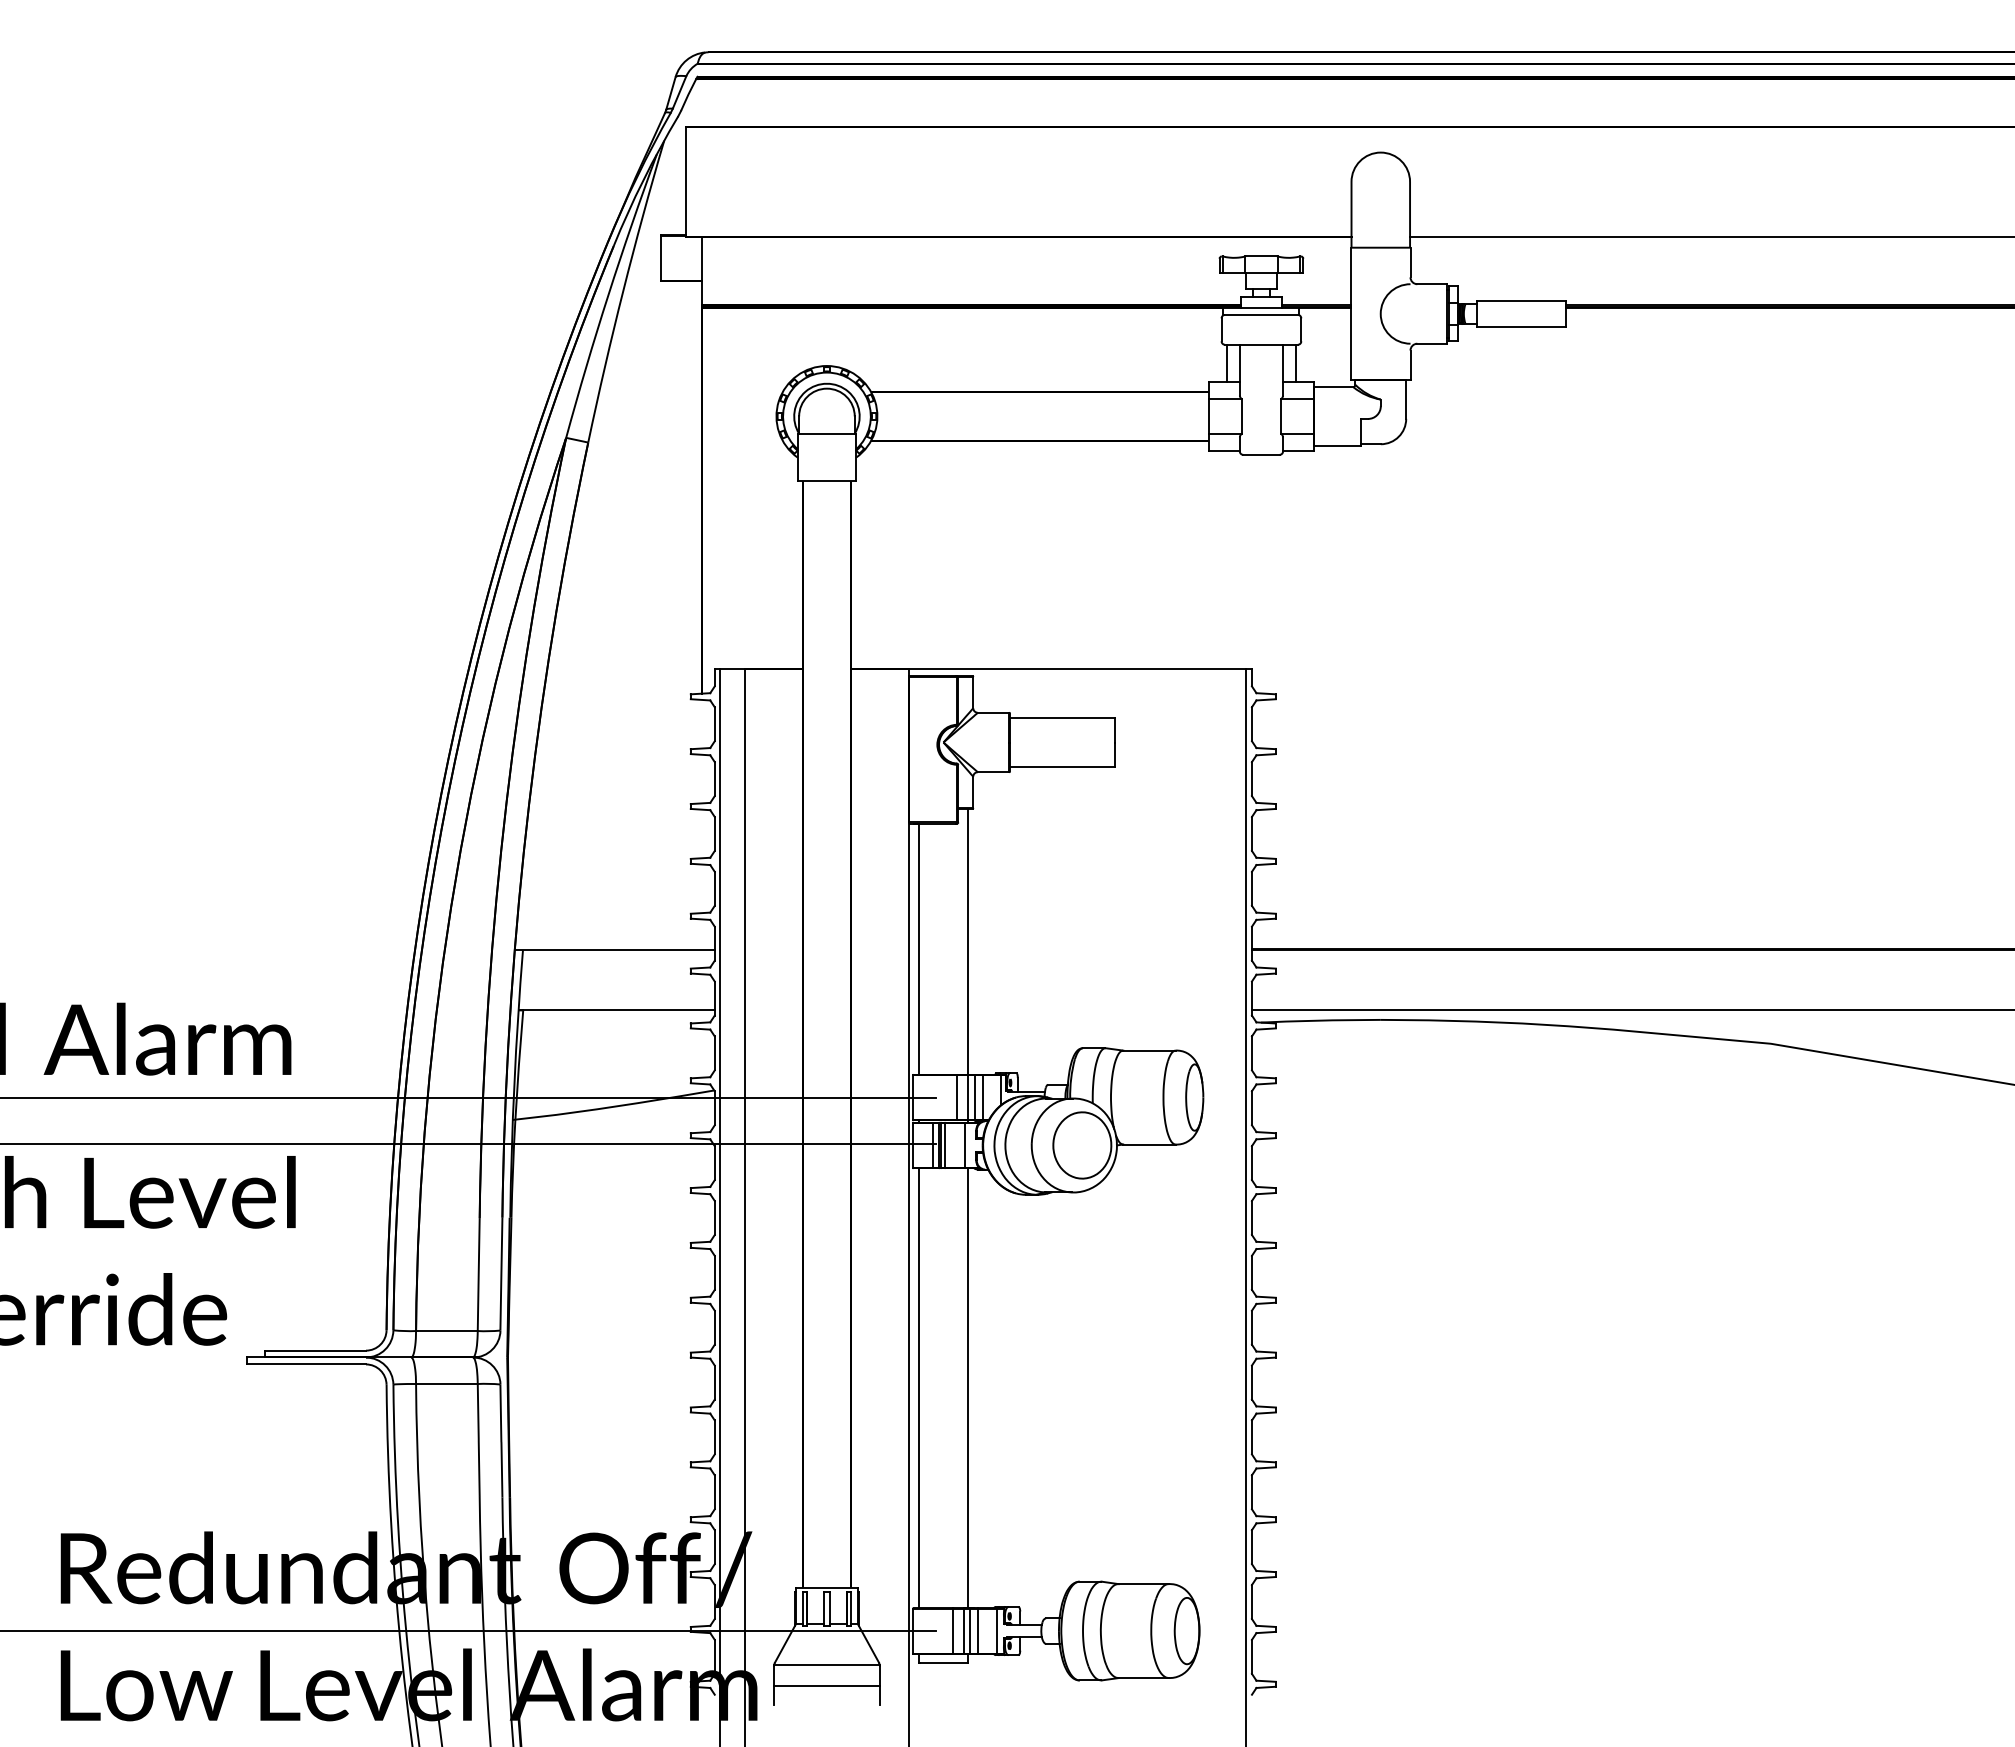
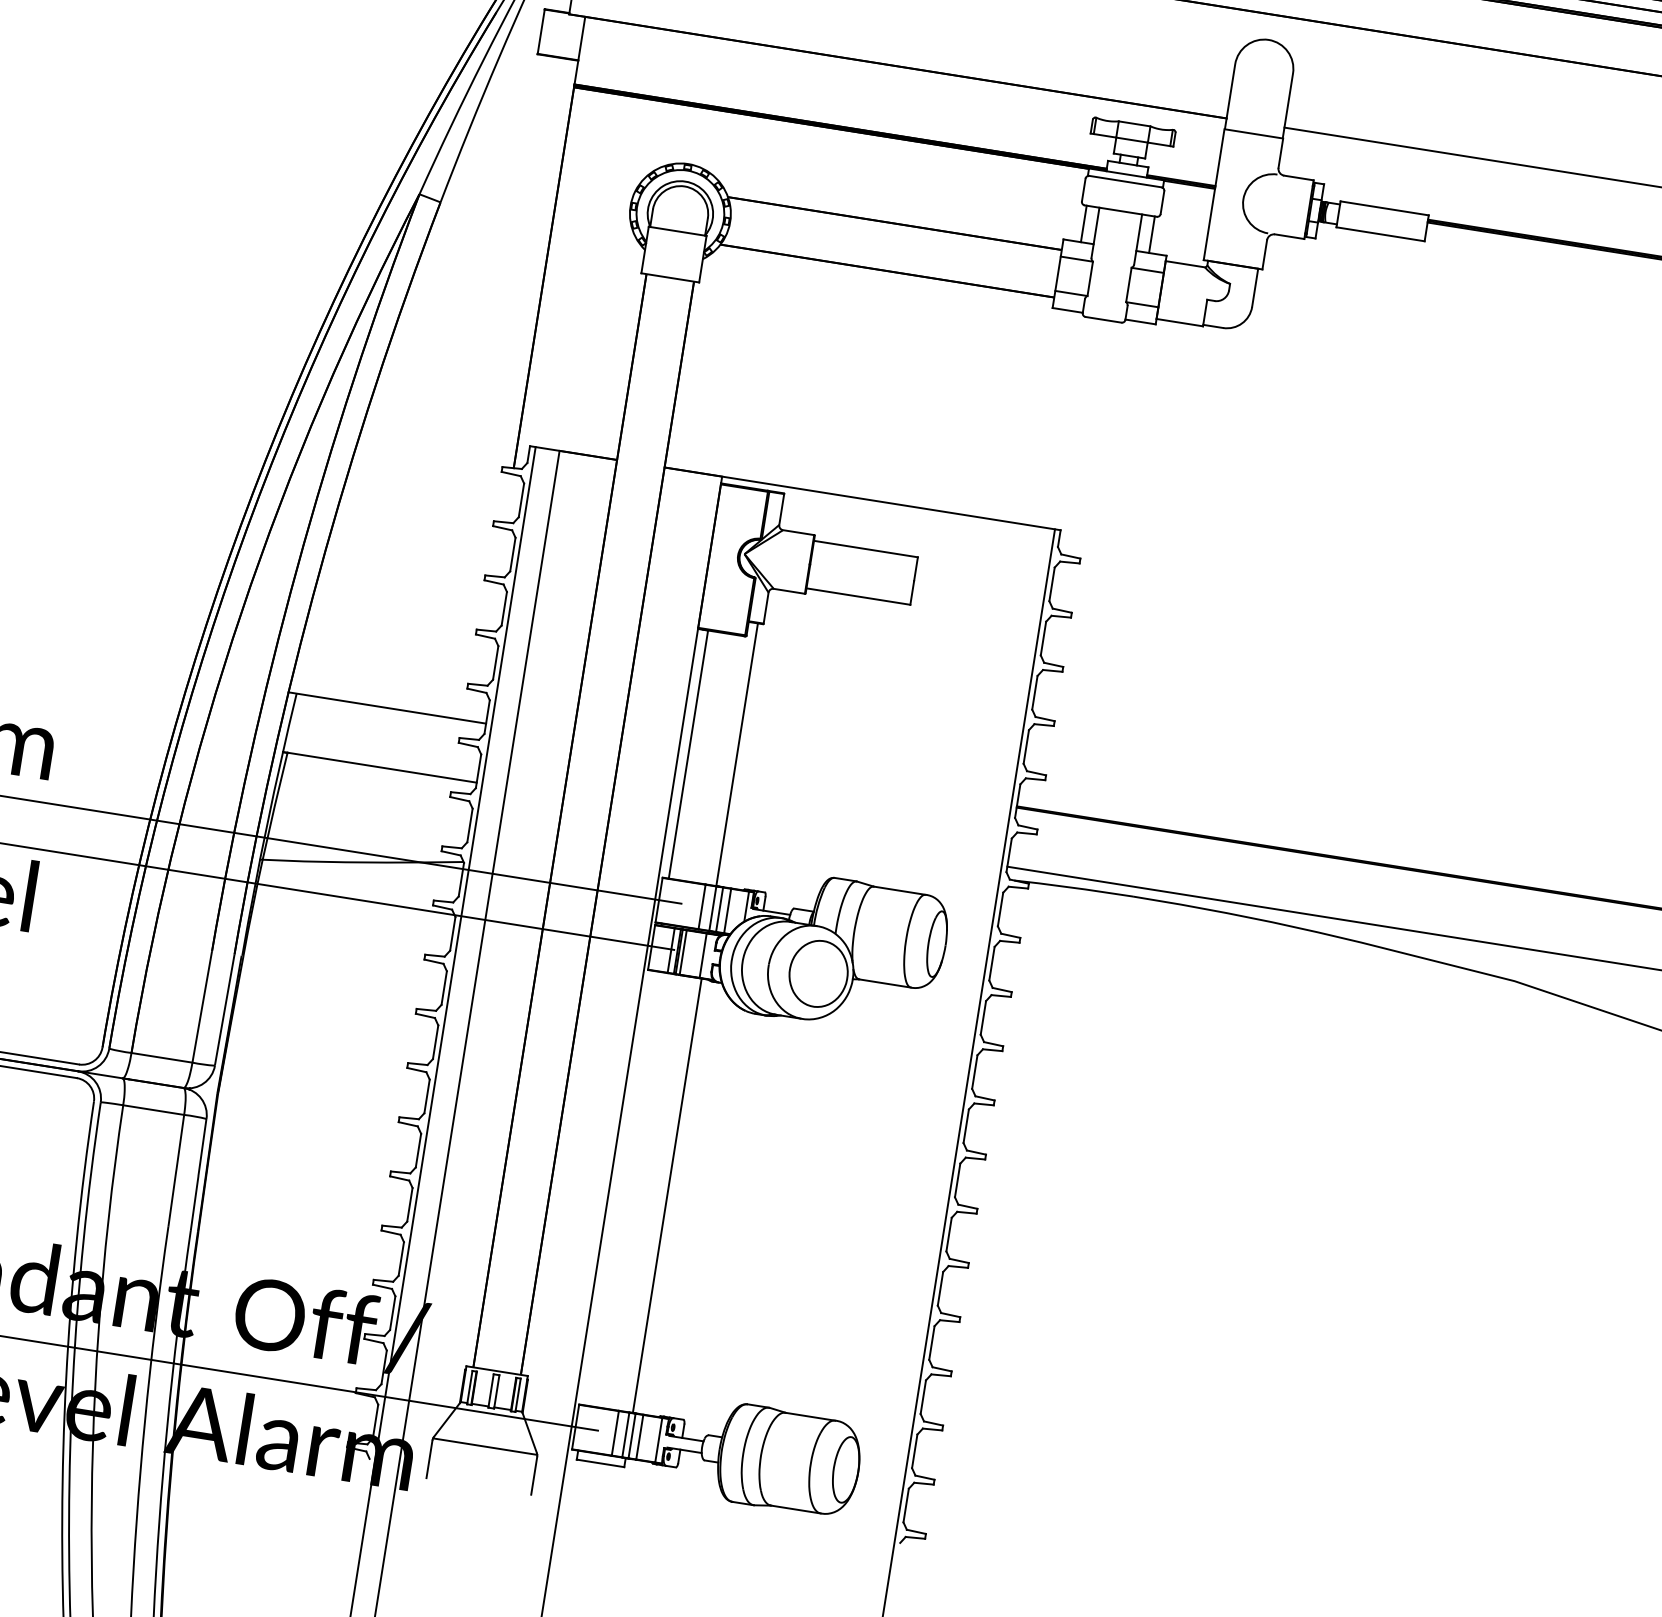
line: (919, 1388) -> (619, 1188), removed
line: (826, 1685) -> (481, 1467), removed

